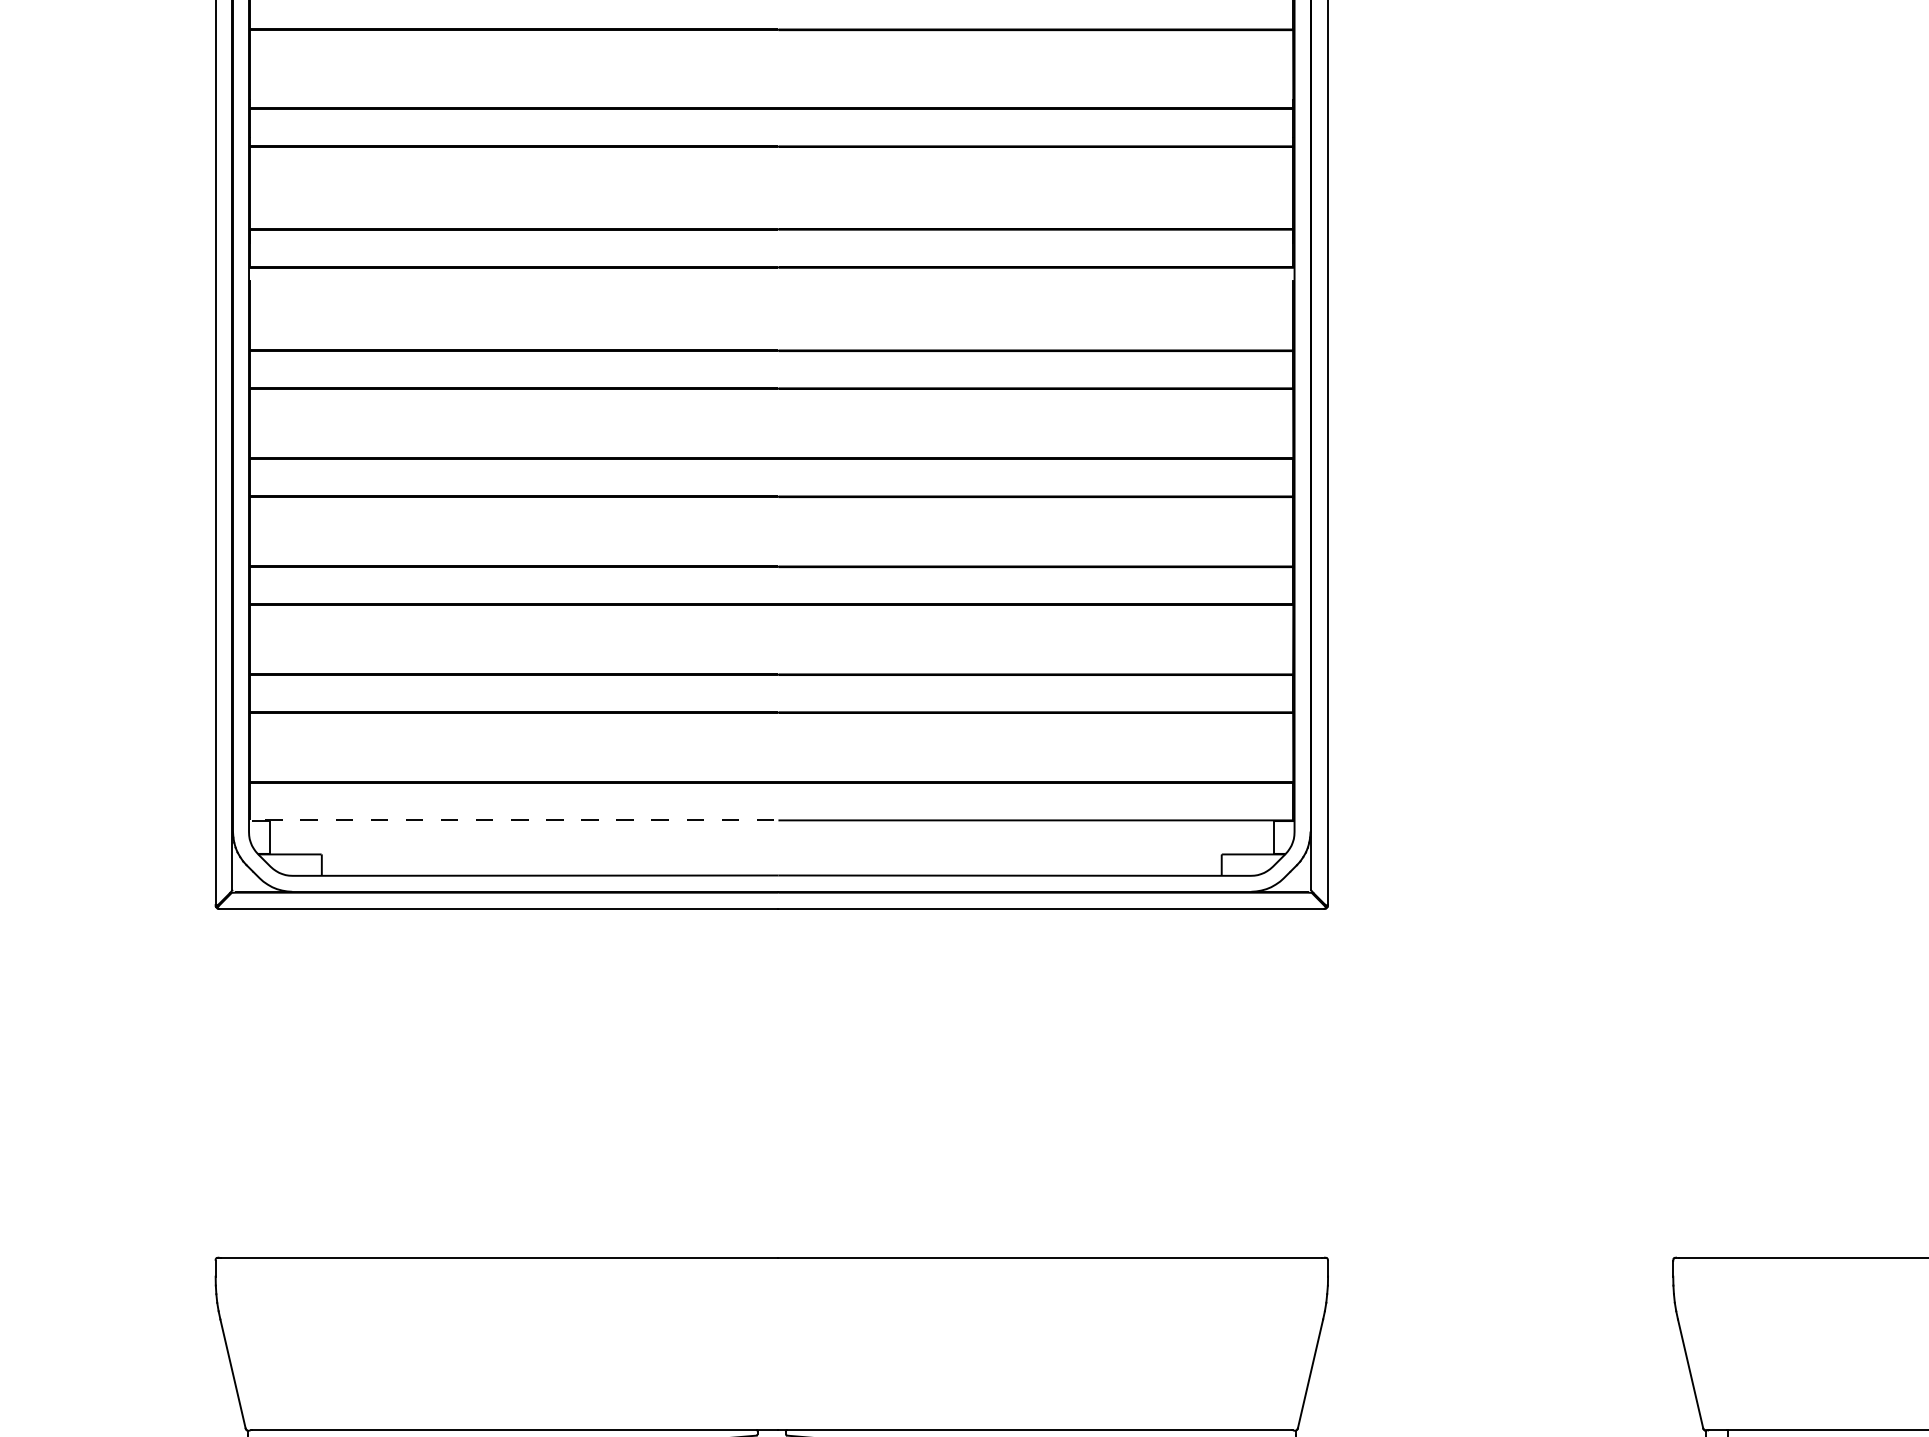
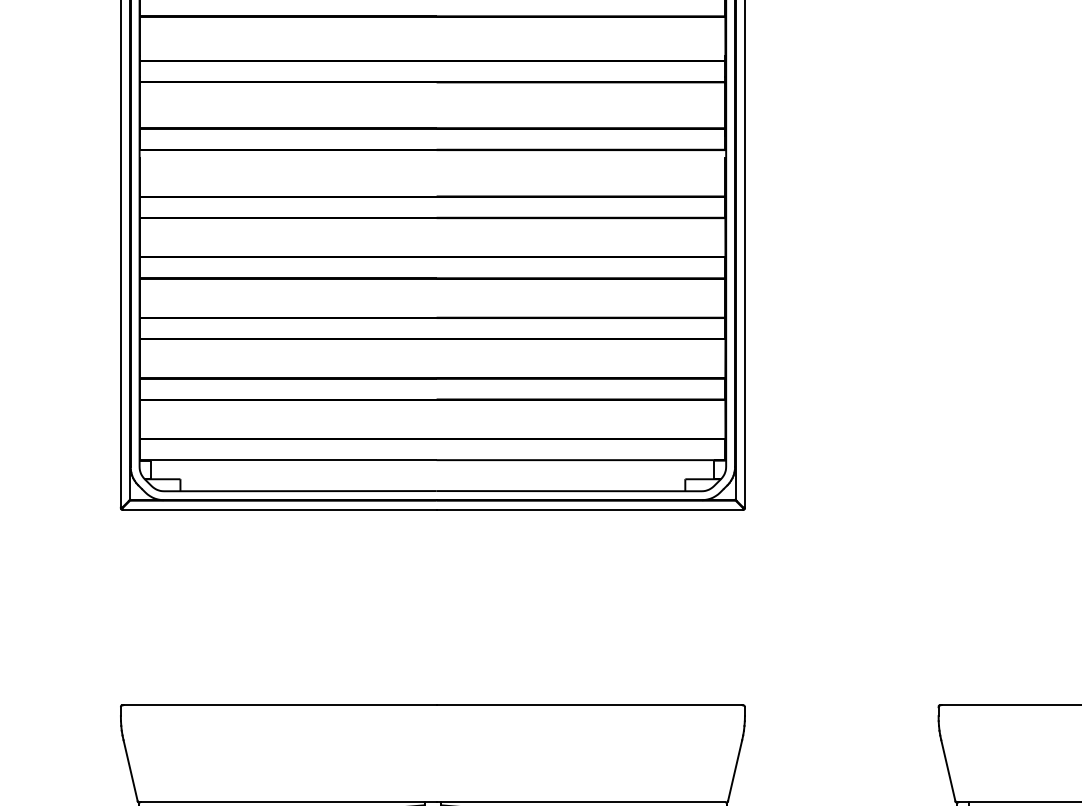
line: (503, 820) -> (282, 460), dashed -> solid

